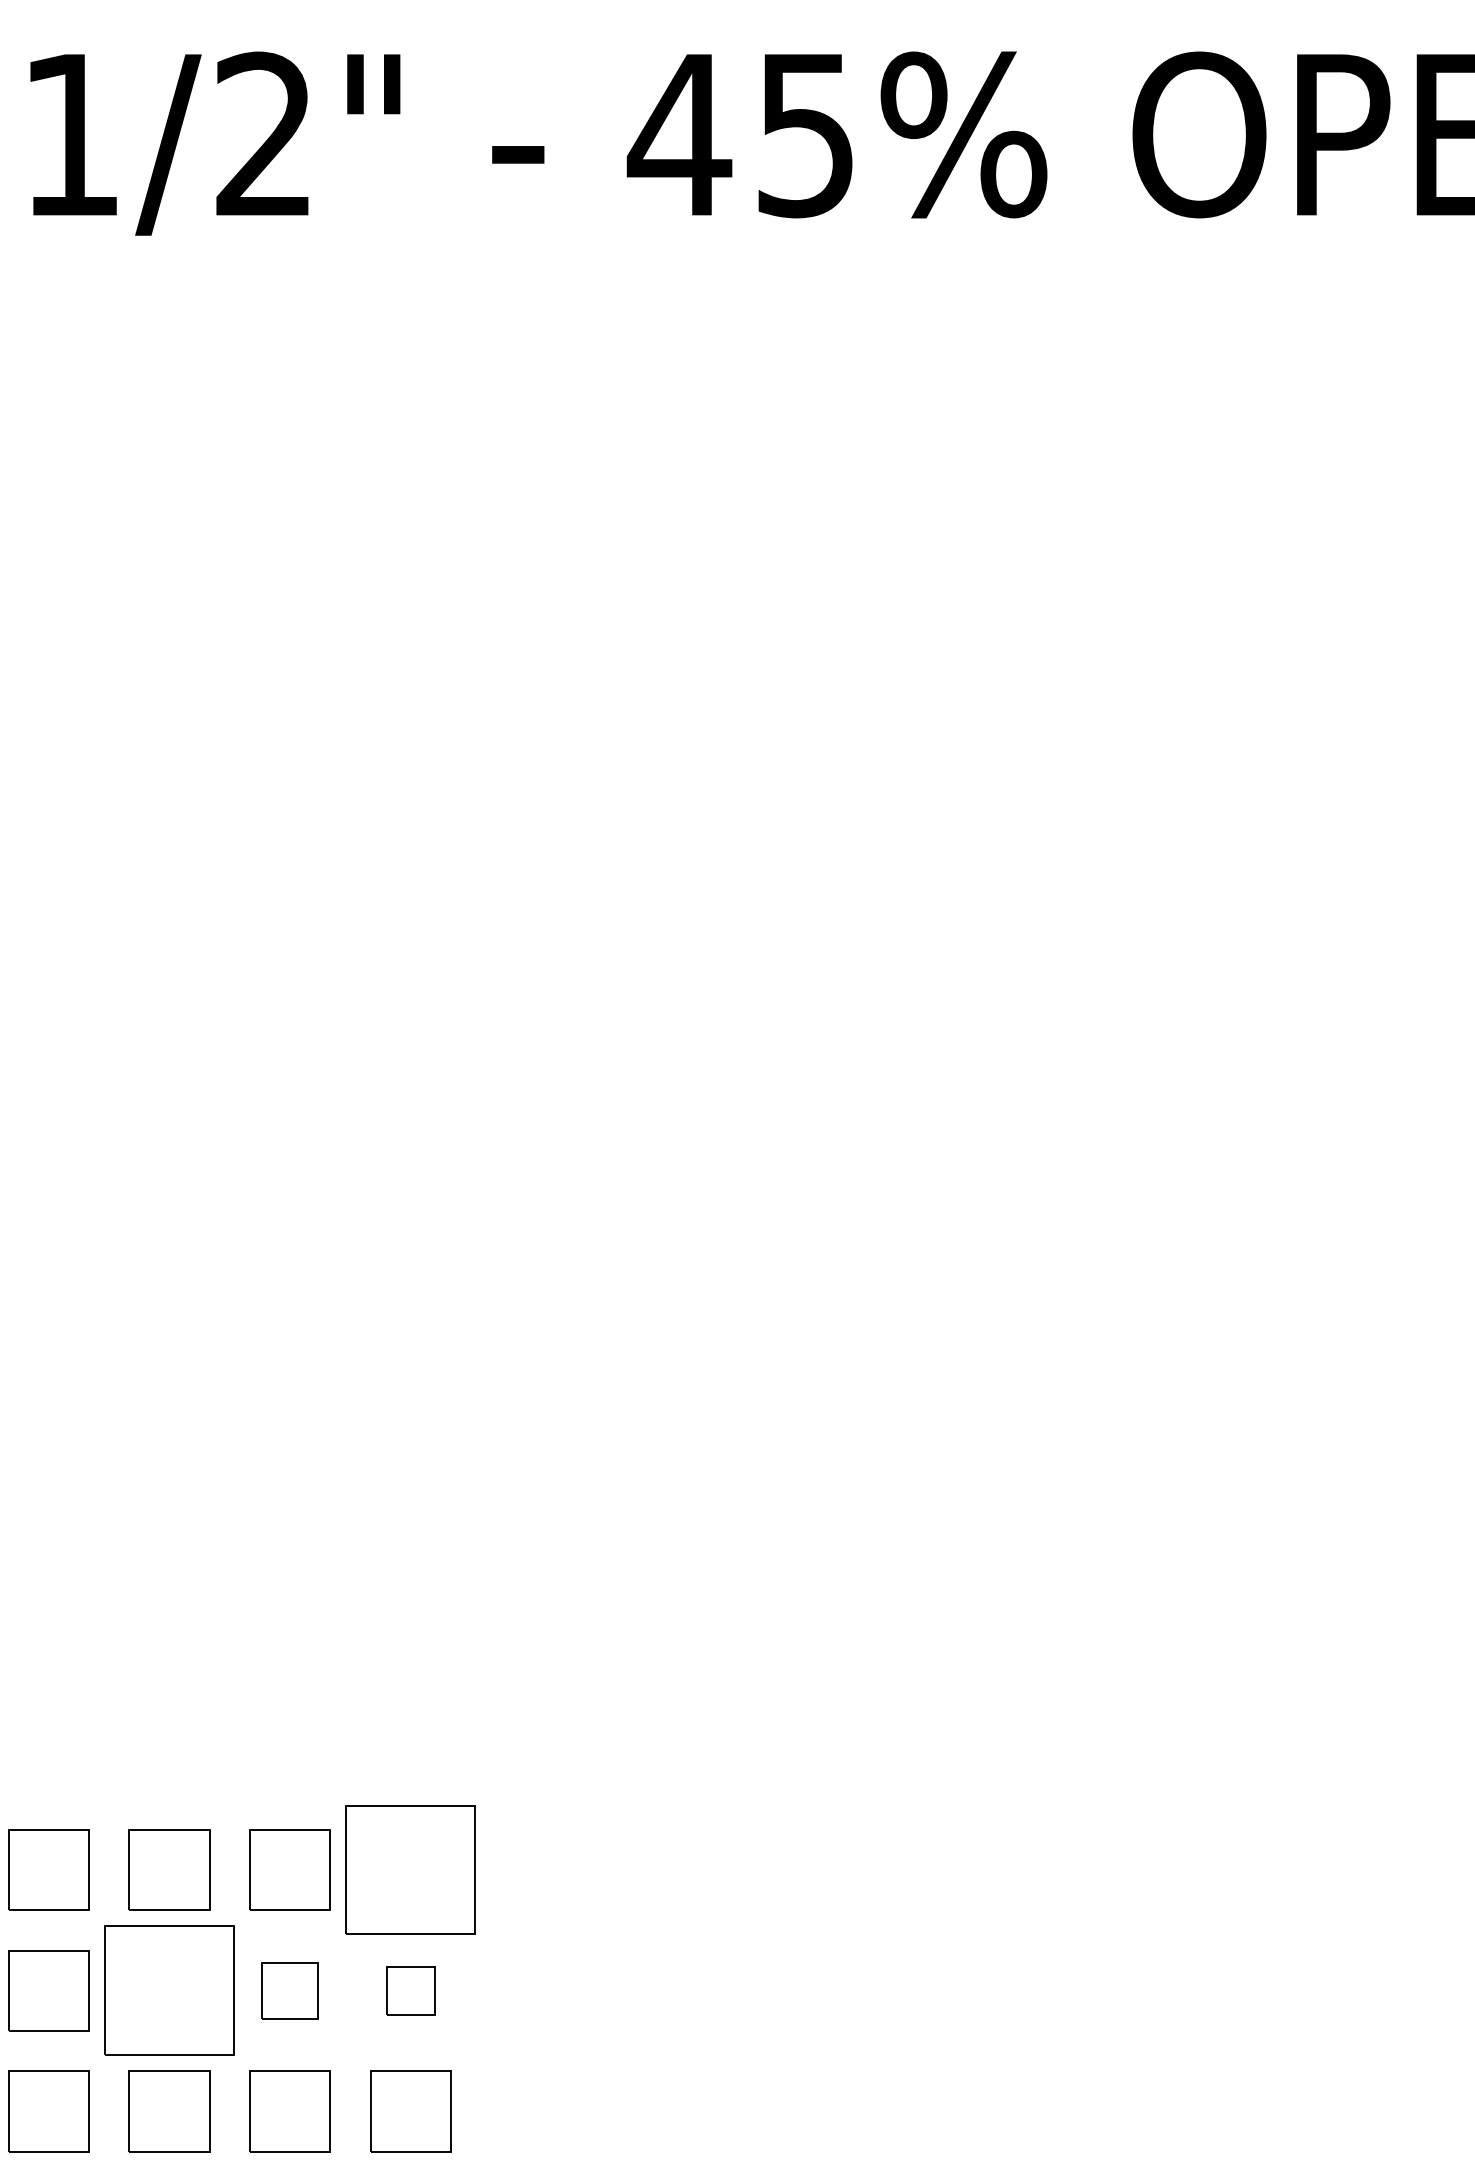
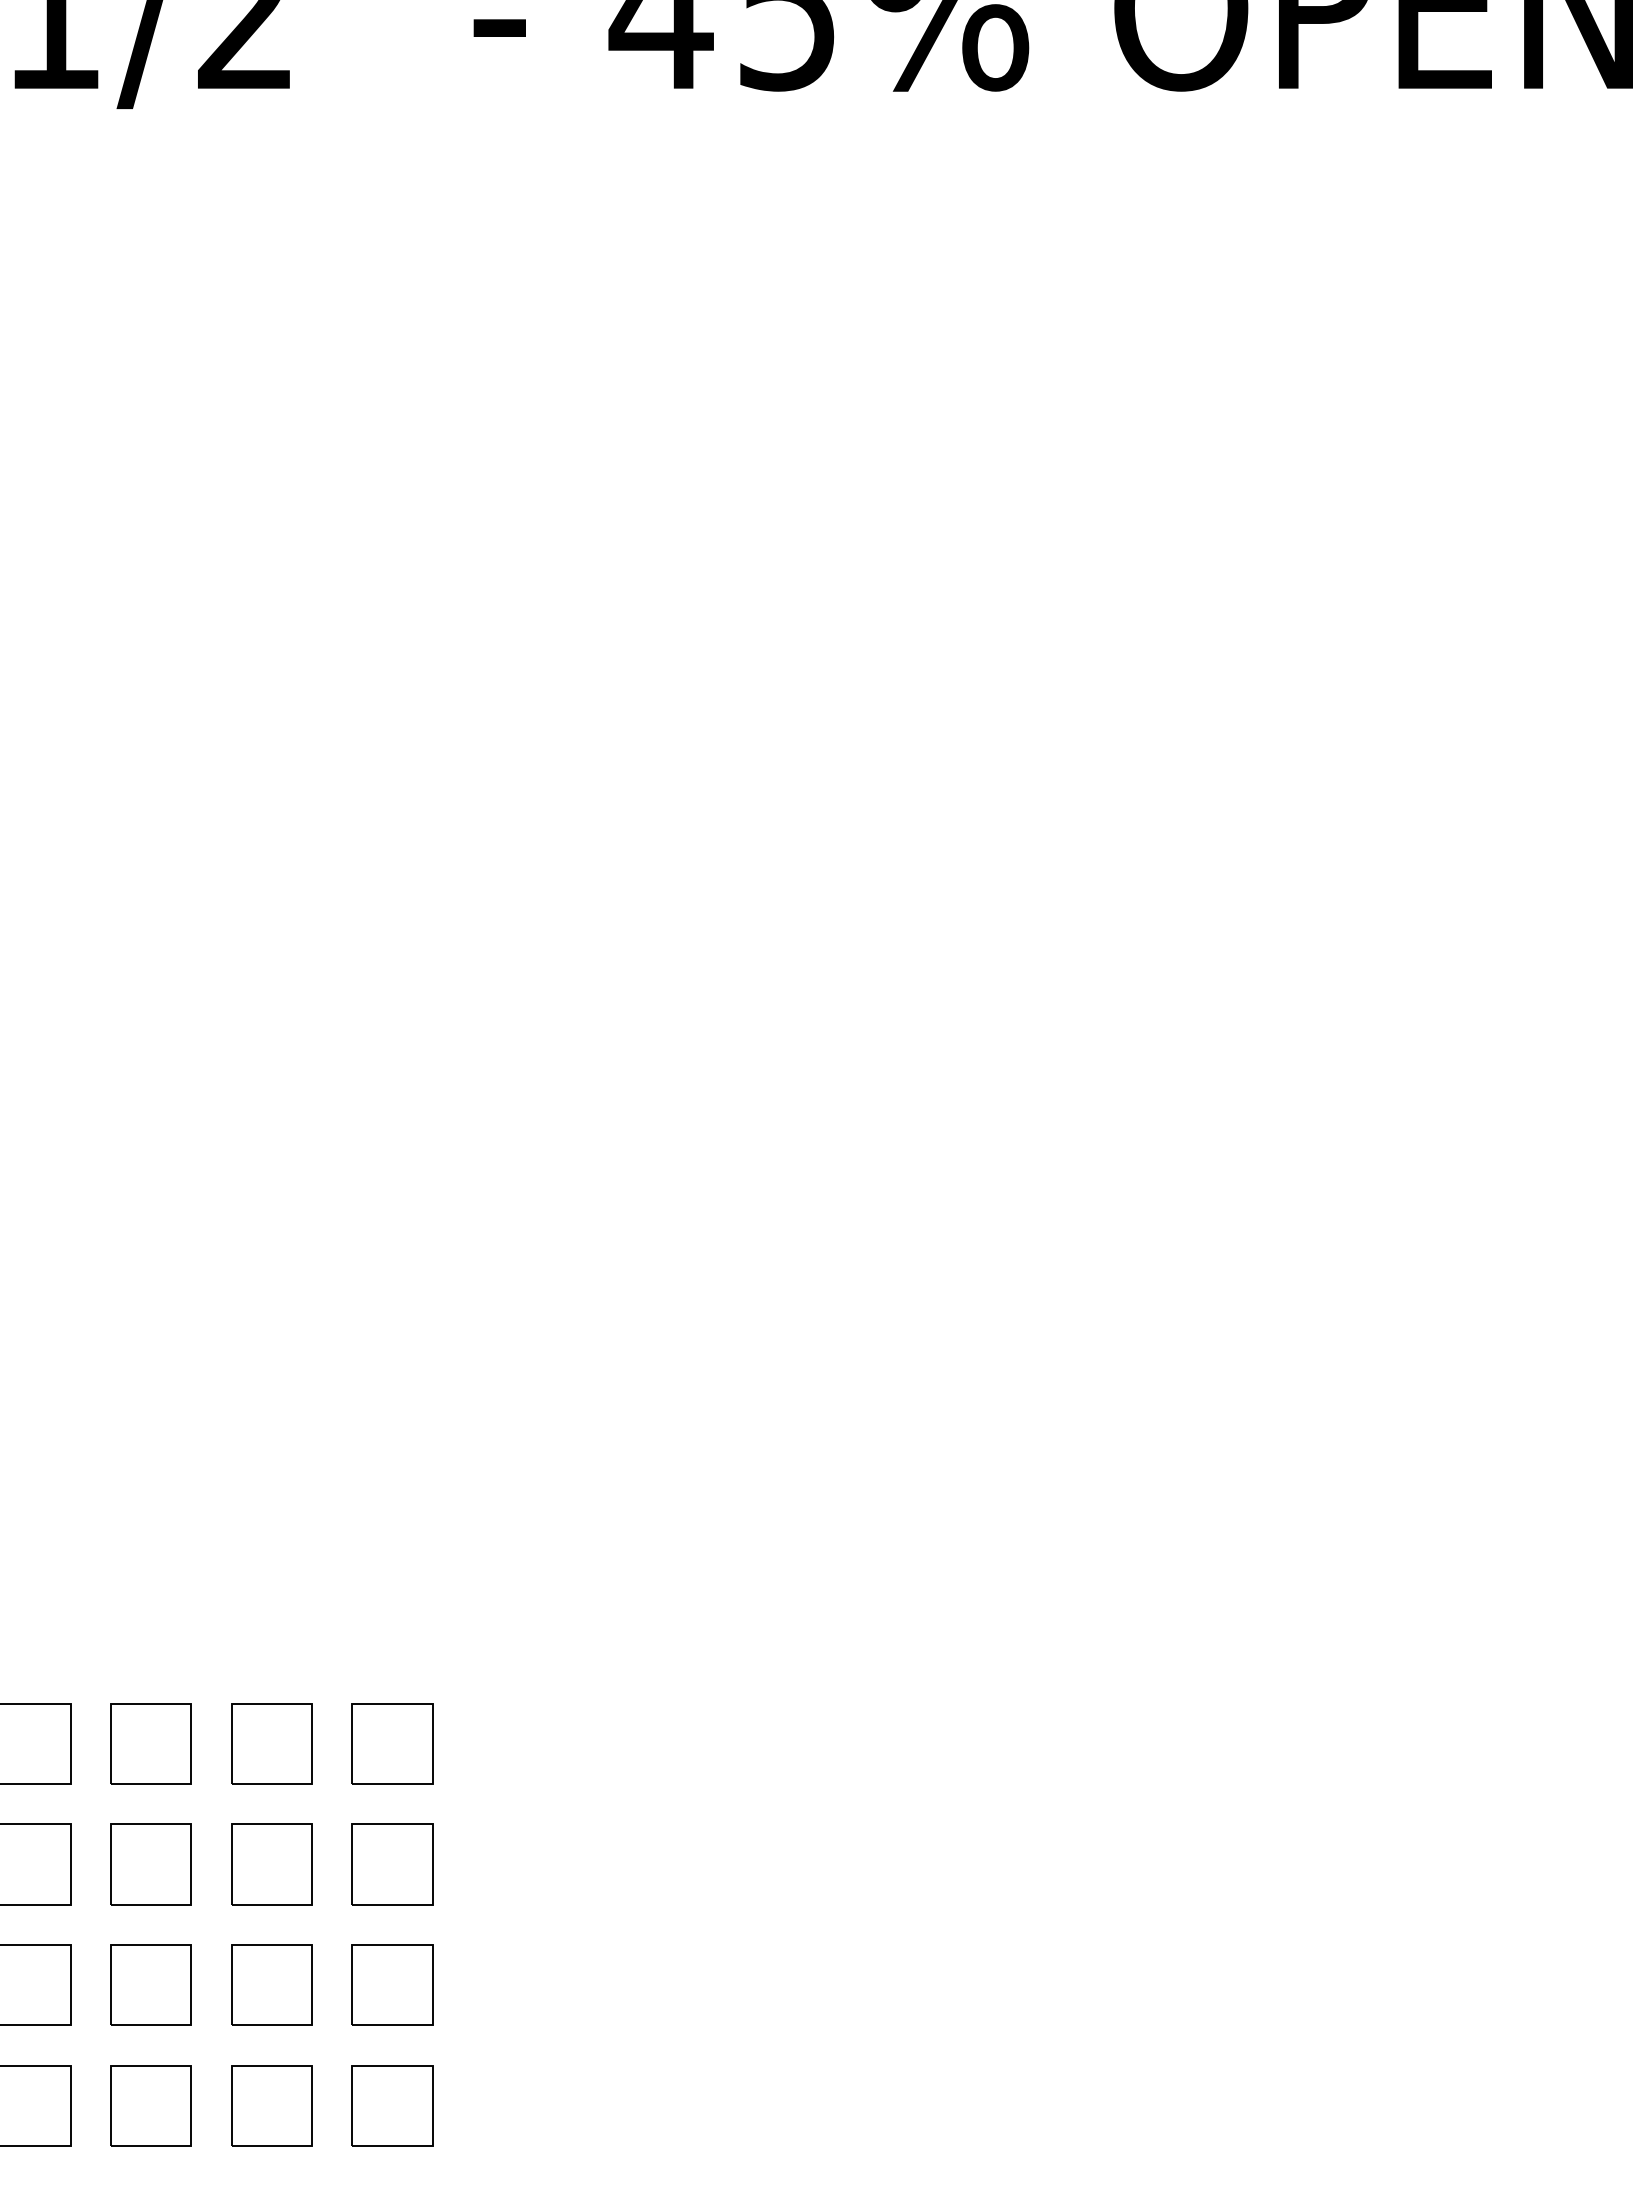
part: (410, 1869) -> (392, 1743), size x0.62
part: (169, 1990) -> (150, 1864), size x0.62
part: (289, 1990) -> (271, 1864), size x1.43
part: (410, 1990) -> (392, 1864), size x1.67

